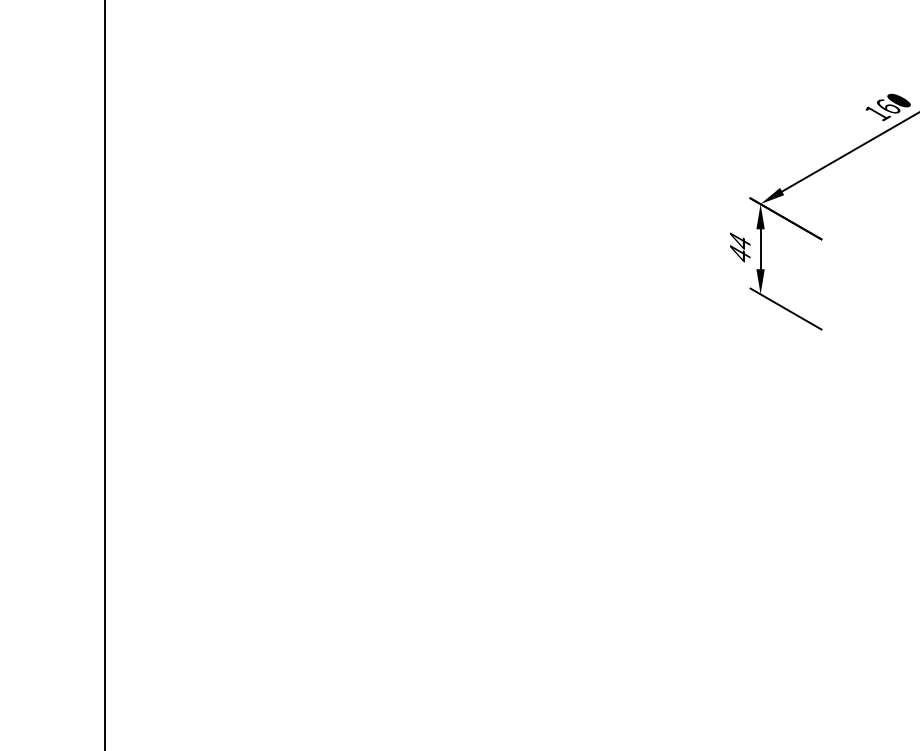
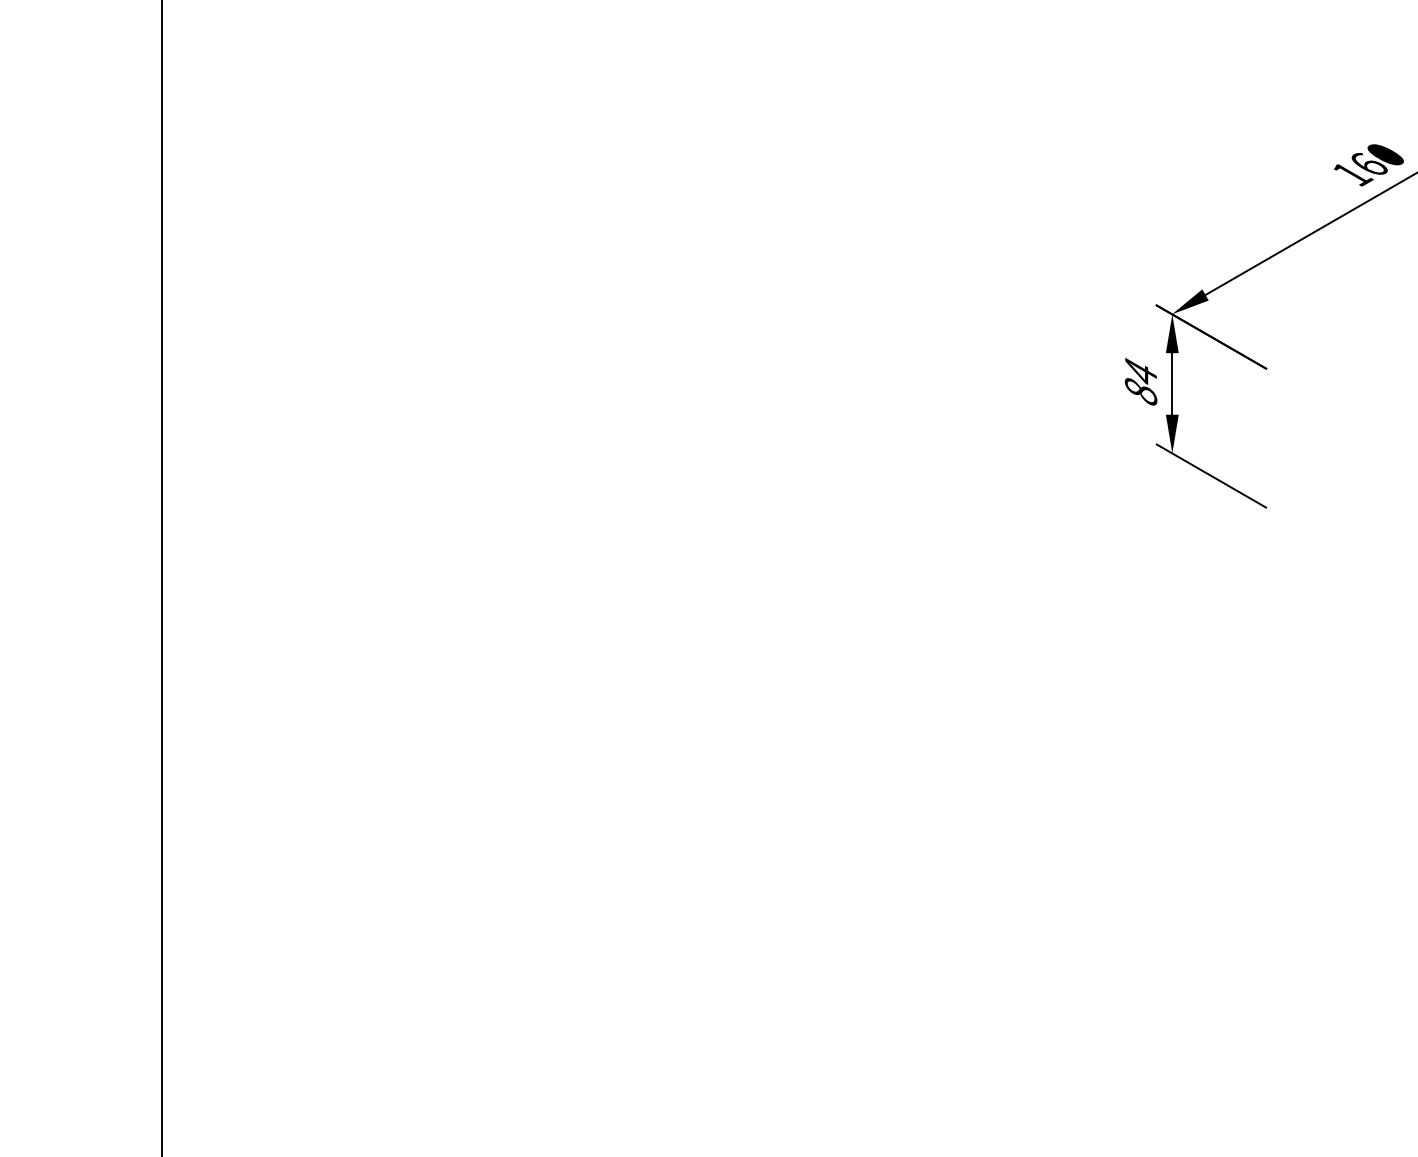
text: (739, 254) -> (1139, 392), 44 -> 84

